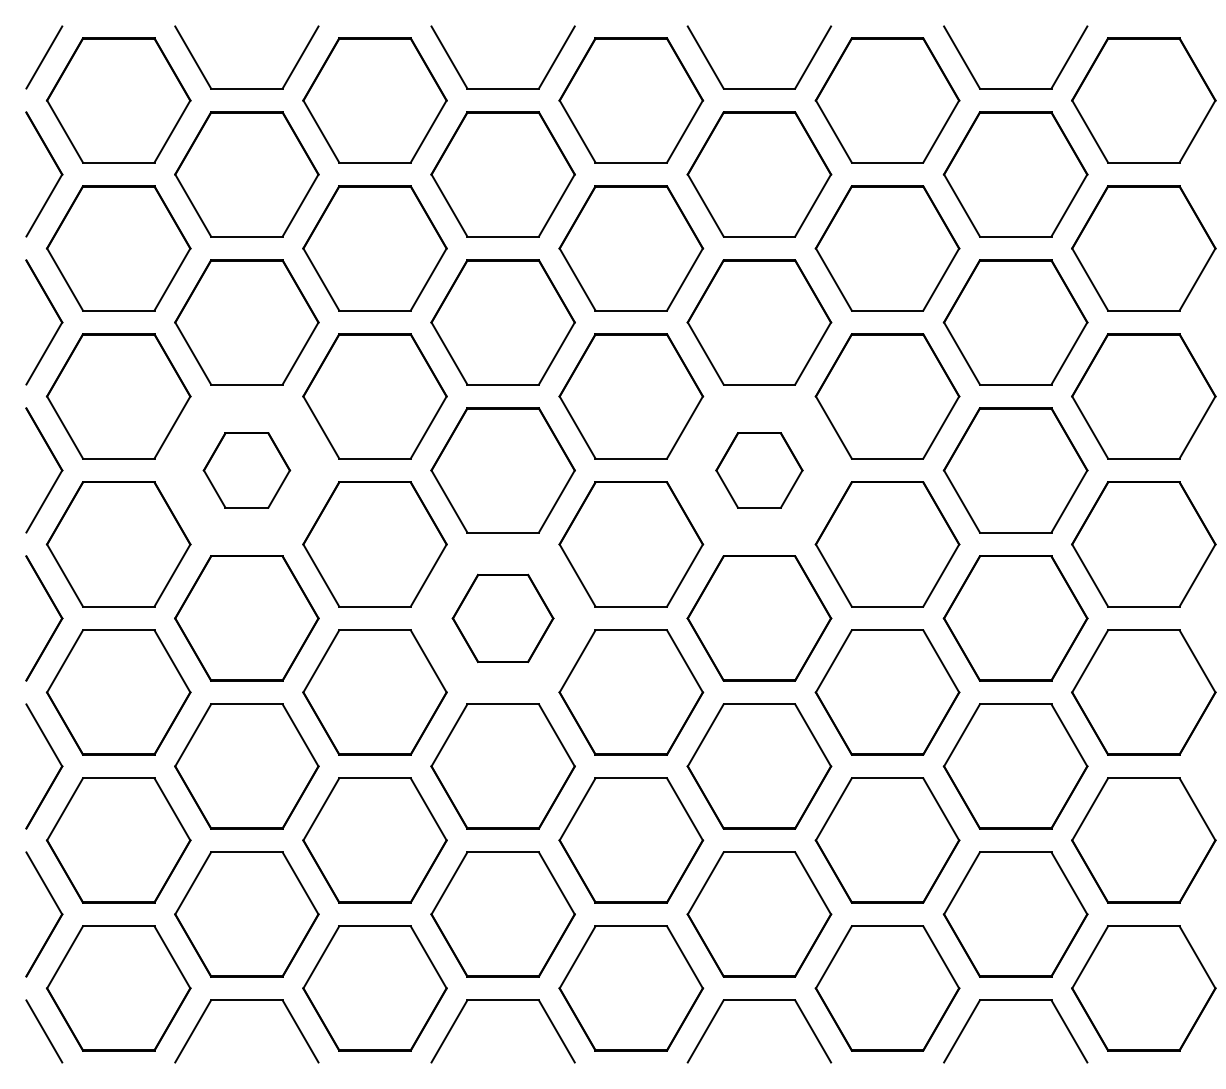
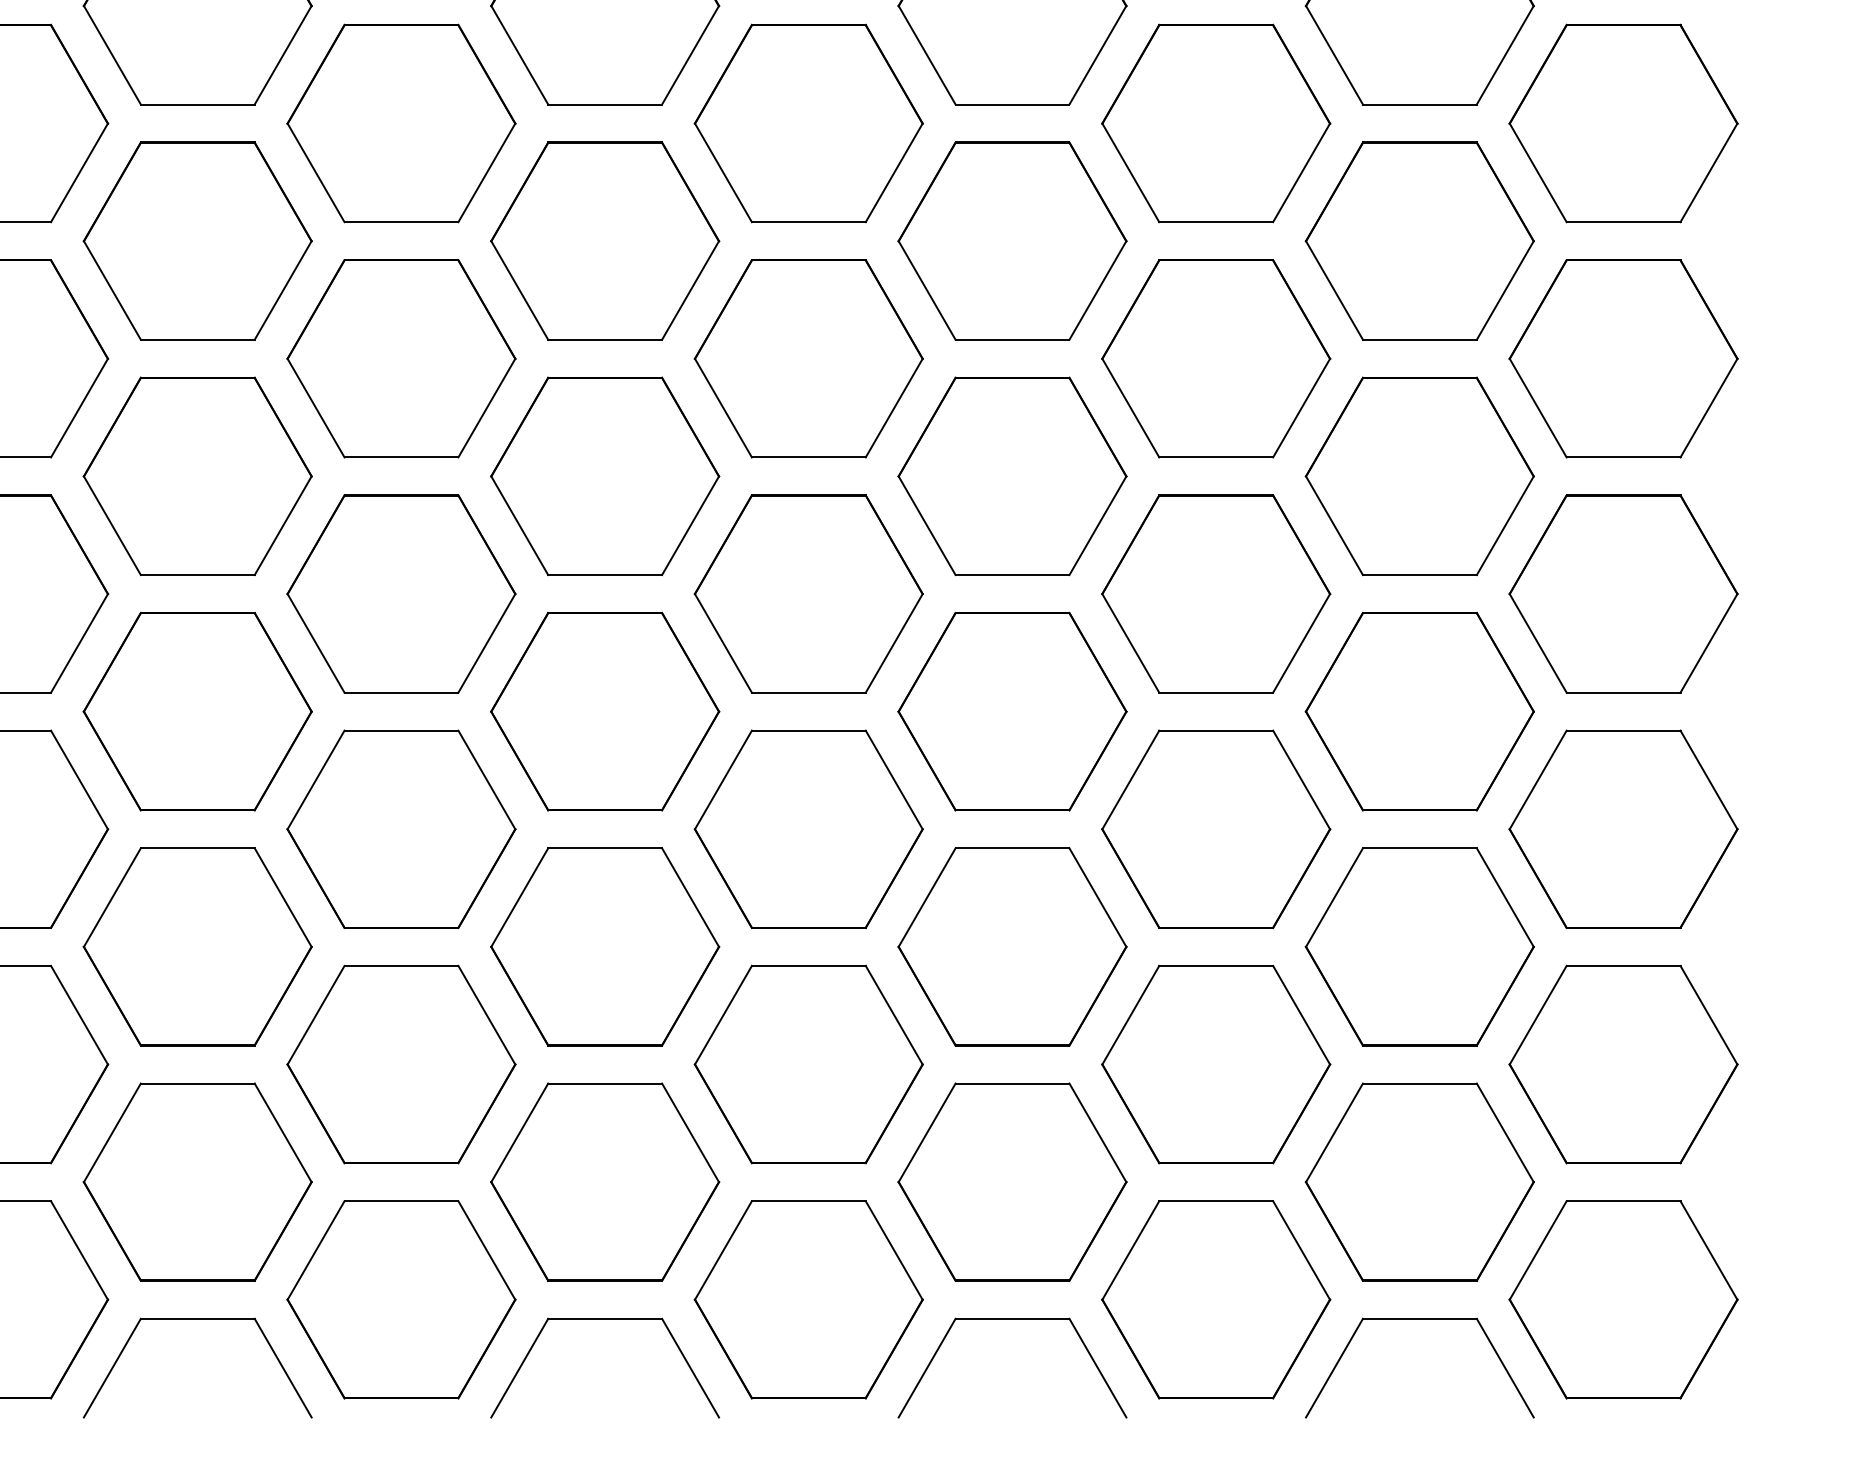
part: (246, 470) -> (197, 476), size x1.67
part: (759, 470) -> (1012, 476), size x1.67
part: (502, 618) -> (604, 711), size x1.43

